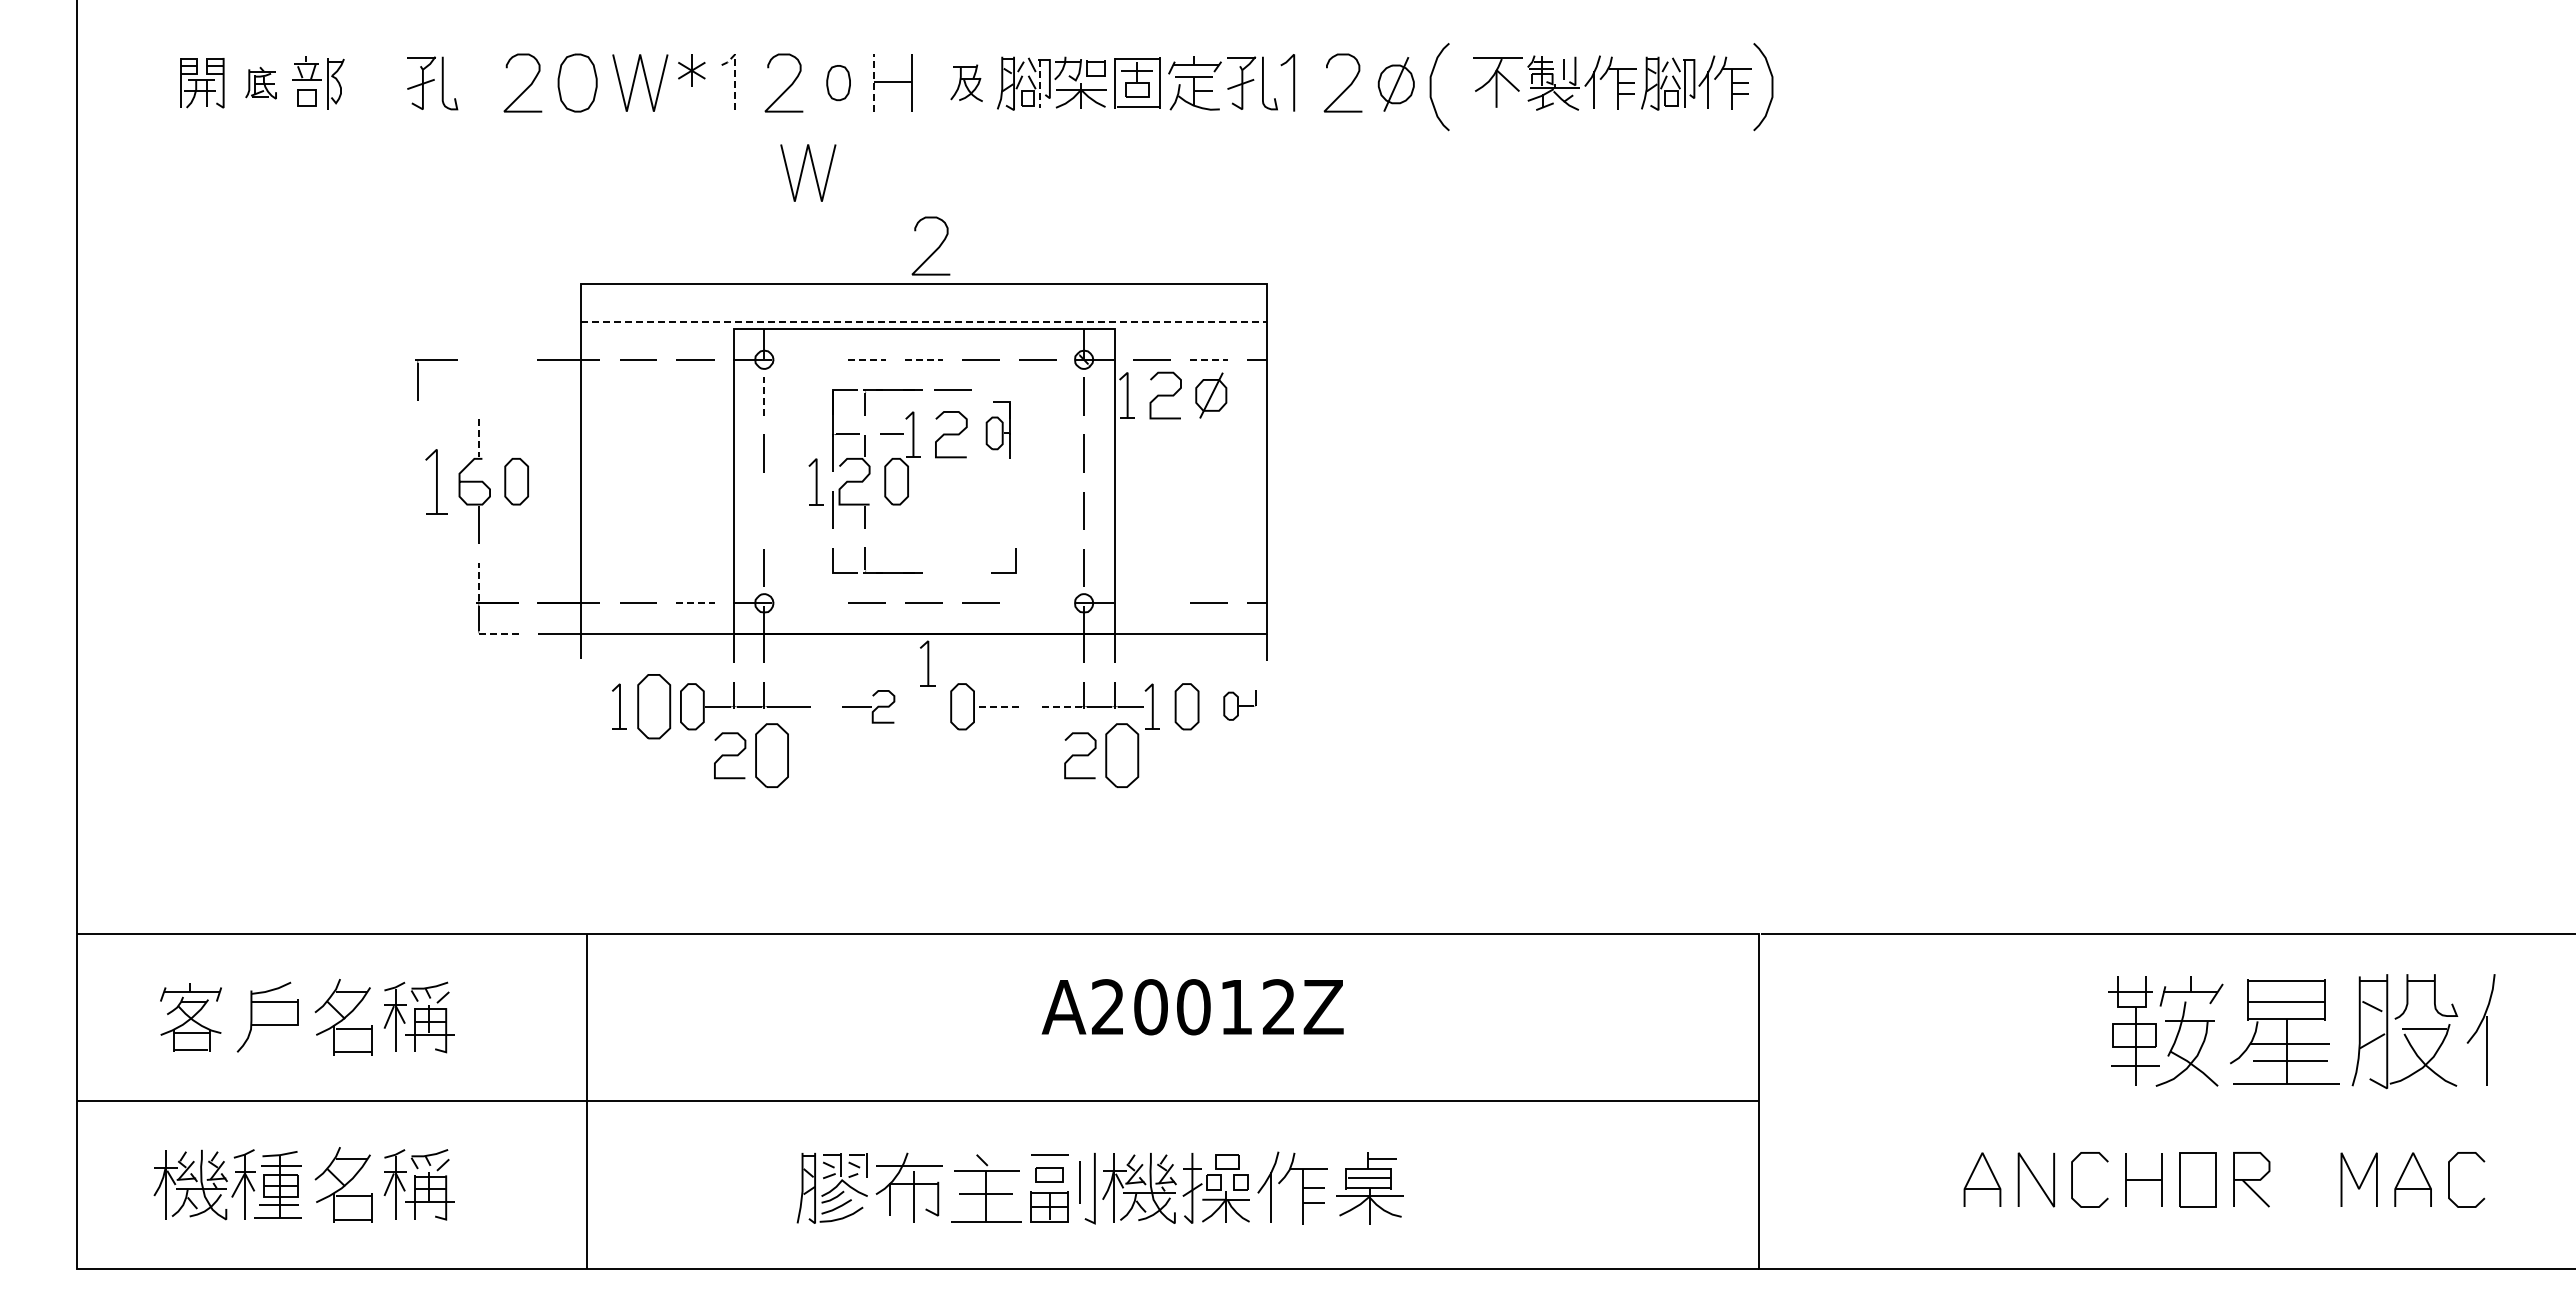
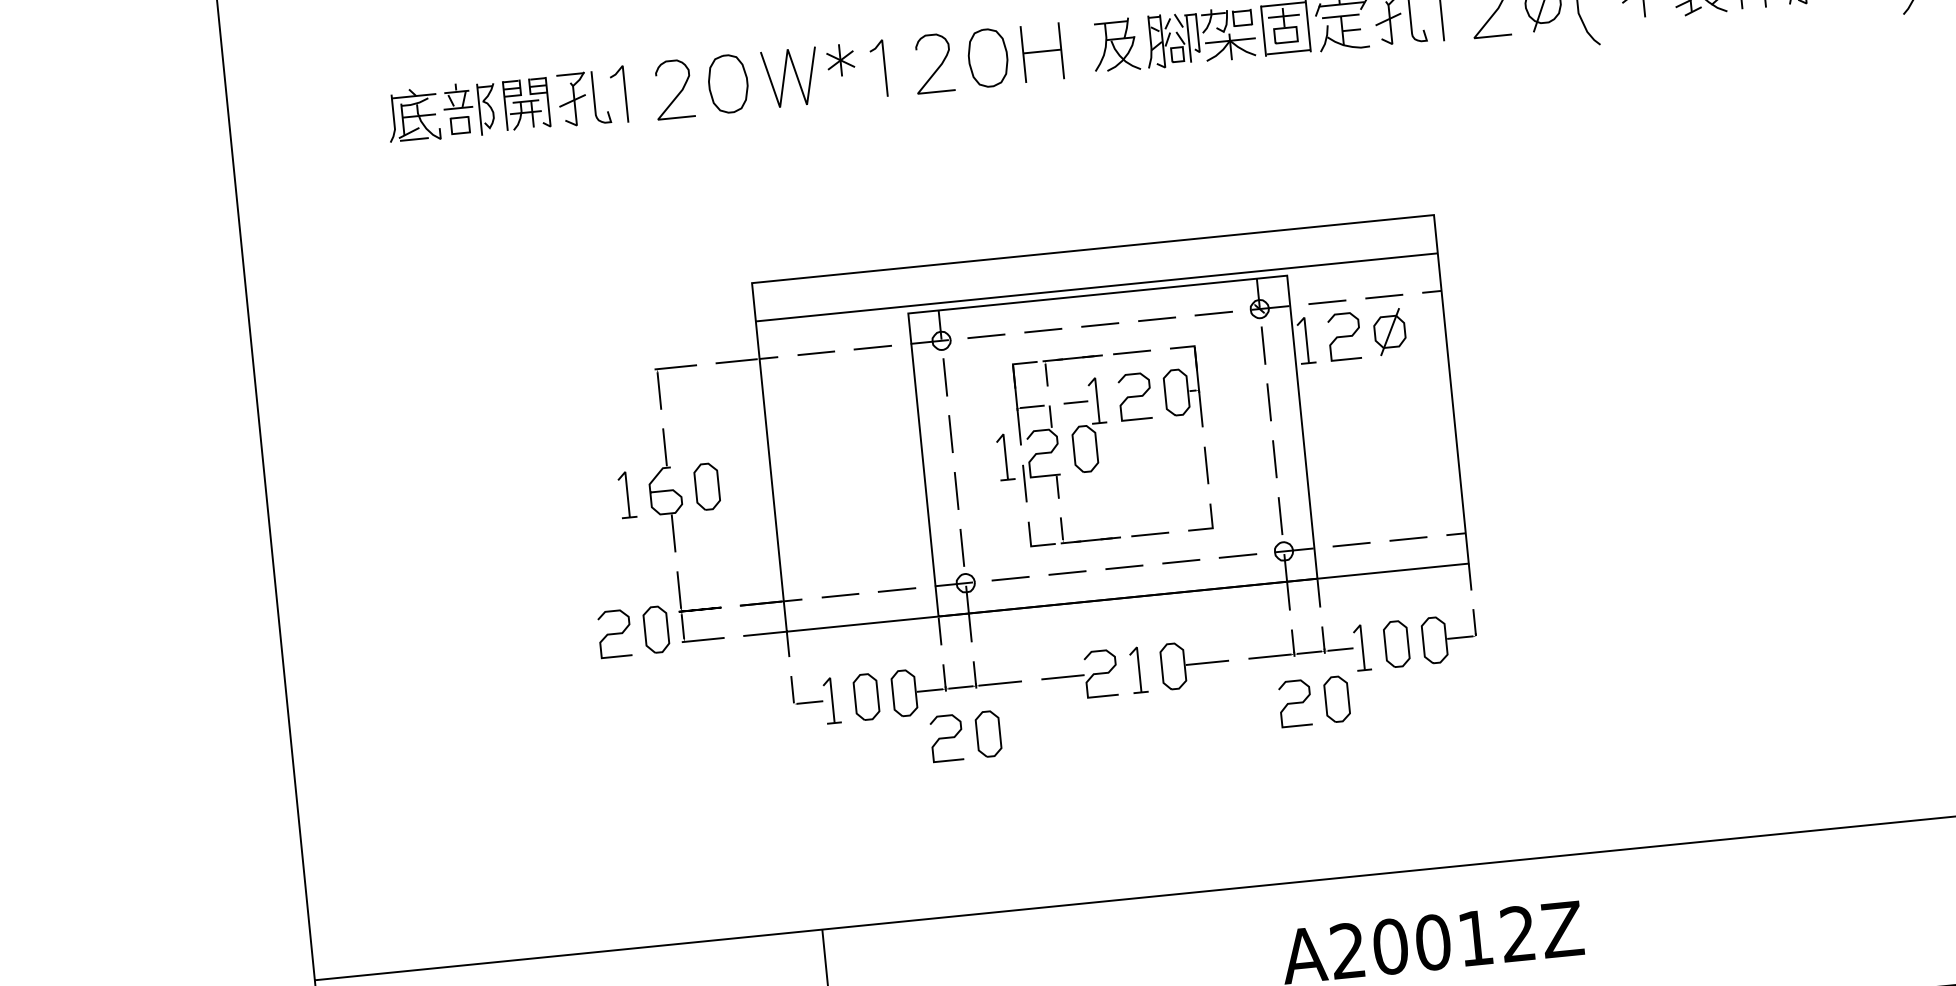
line: (735, 73) -> (884, 58), dashed -> solid
part: (260, 82) -> (412, 114), size x1.67
line: (473, 82) -> (624, 93), added
part: (838, 82) -> (987, 57), size x1.67
part: (966, 82) -> (1115, 44), size x1.43
part: (202, 83) -> (527, 104), moved
line: (874, 83) -> (1023, 54), dashed -> solid
line: (1040, 85) -> (1189, 40), dashed -> solid
line: (813, 171) -> (971, 148), removed
curve: (935, 249) -> (1100, 214), removed
line: (924, 322) -> (1097, 287), dashed -> solid
line: (808, 359) -> (985, 336), added
line: (867, 359) -> (1044, 330), dashed -> solid
line: (924, 359) -> (1100, 324), dashed -> solid
line: (1209, 359) -> (1384, 296), dashed -> solid
part: (418, 379) -> (660, 388), moved
line: (764, 396) -> (945, 377), dashed -> solid
part: (998, 430) -> (1181, 387), size x1.43
line: (478, 438) -> (664, 447), dashed -> solid
part: (435, 481) -> (626, 494), size x0.71
line: (1015, 509) -> (1206, 464), added
line: (763, 510) -> (955, 490), added
line: (952, 572) -> (1149, 533), added
line: (478, 581) -> (679, 589), dashed -> solid
line: (808, 602) -> (1009, 577), added
line: (1037, 602) -> (1237, 555), added
line: (1151, 602) -> (1350, 543), added
line: (695, 603) -> (897, 590), dashed -> solid
curve: (409, 618) -> (614, 633), added
part: (451, 618) -> (655, 629), added
line: (497, 633) -> (703, 639), dashed -> solid
part: (927, 663) -> (1138, 669), moved
part: (581, 692) -> (792, 690), added
part: (1239, 705) -> (1448, 637), size x1.67
part: (654, 706) -> (866, 696), size x0.71
part: (868, 706) -> (1079, 675), size x1.43
line: (996, 706) -> (1207, 662), dashed -> solid
line: (1059, 706) -> (1269, 656), dashed -> solid
part: (771, 755) -> (988, 733), size x0.71
part: (1122, 755) -> (1337, 699), size x0.71

